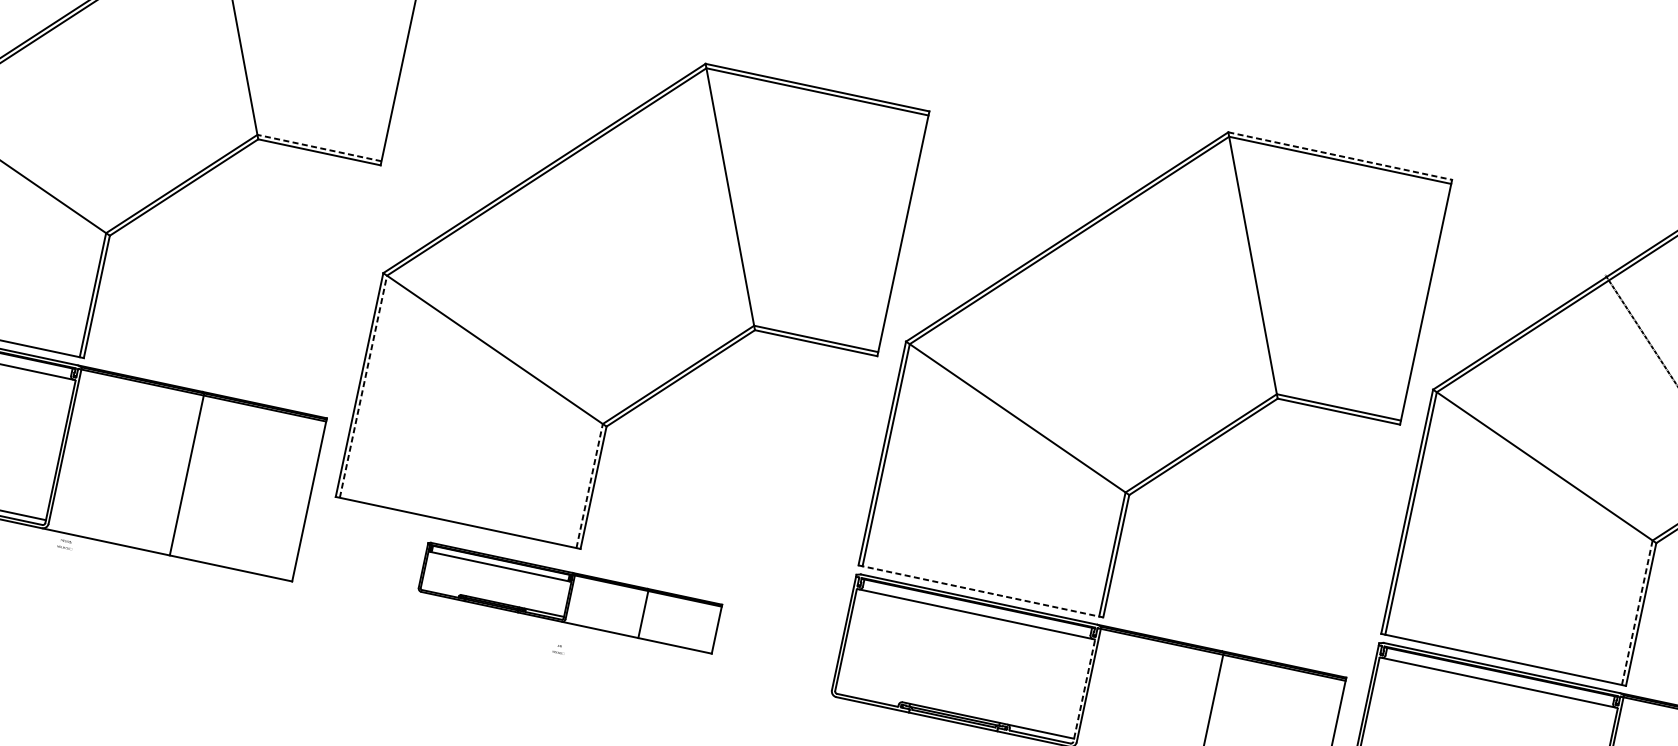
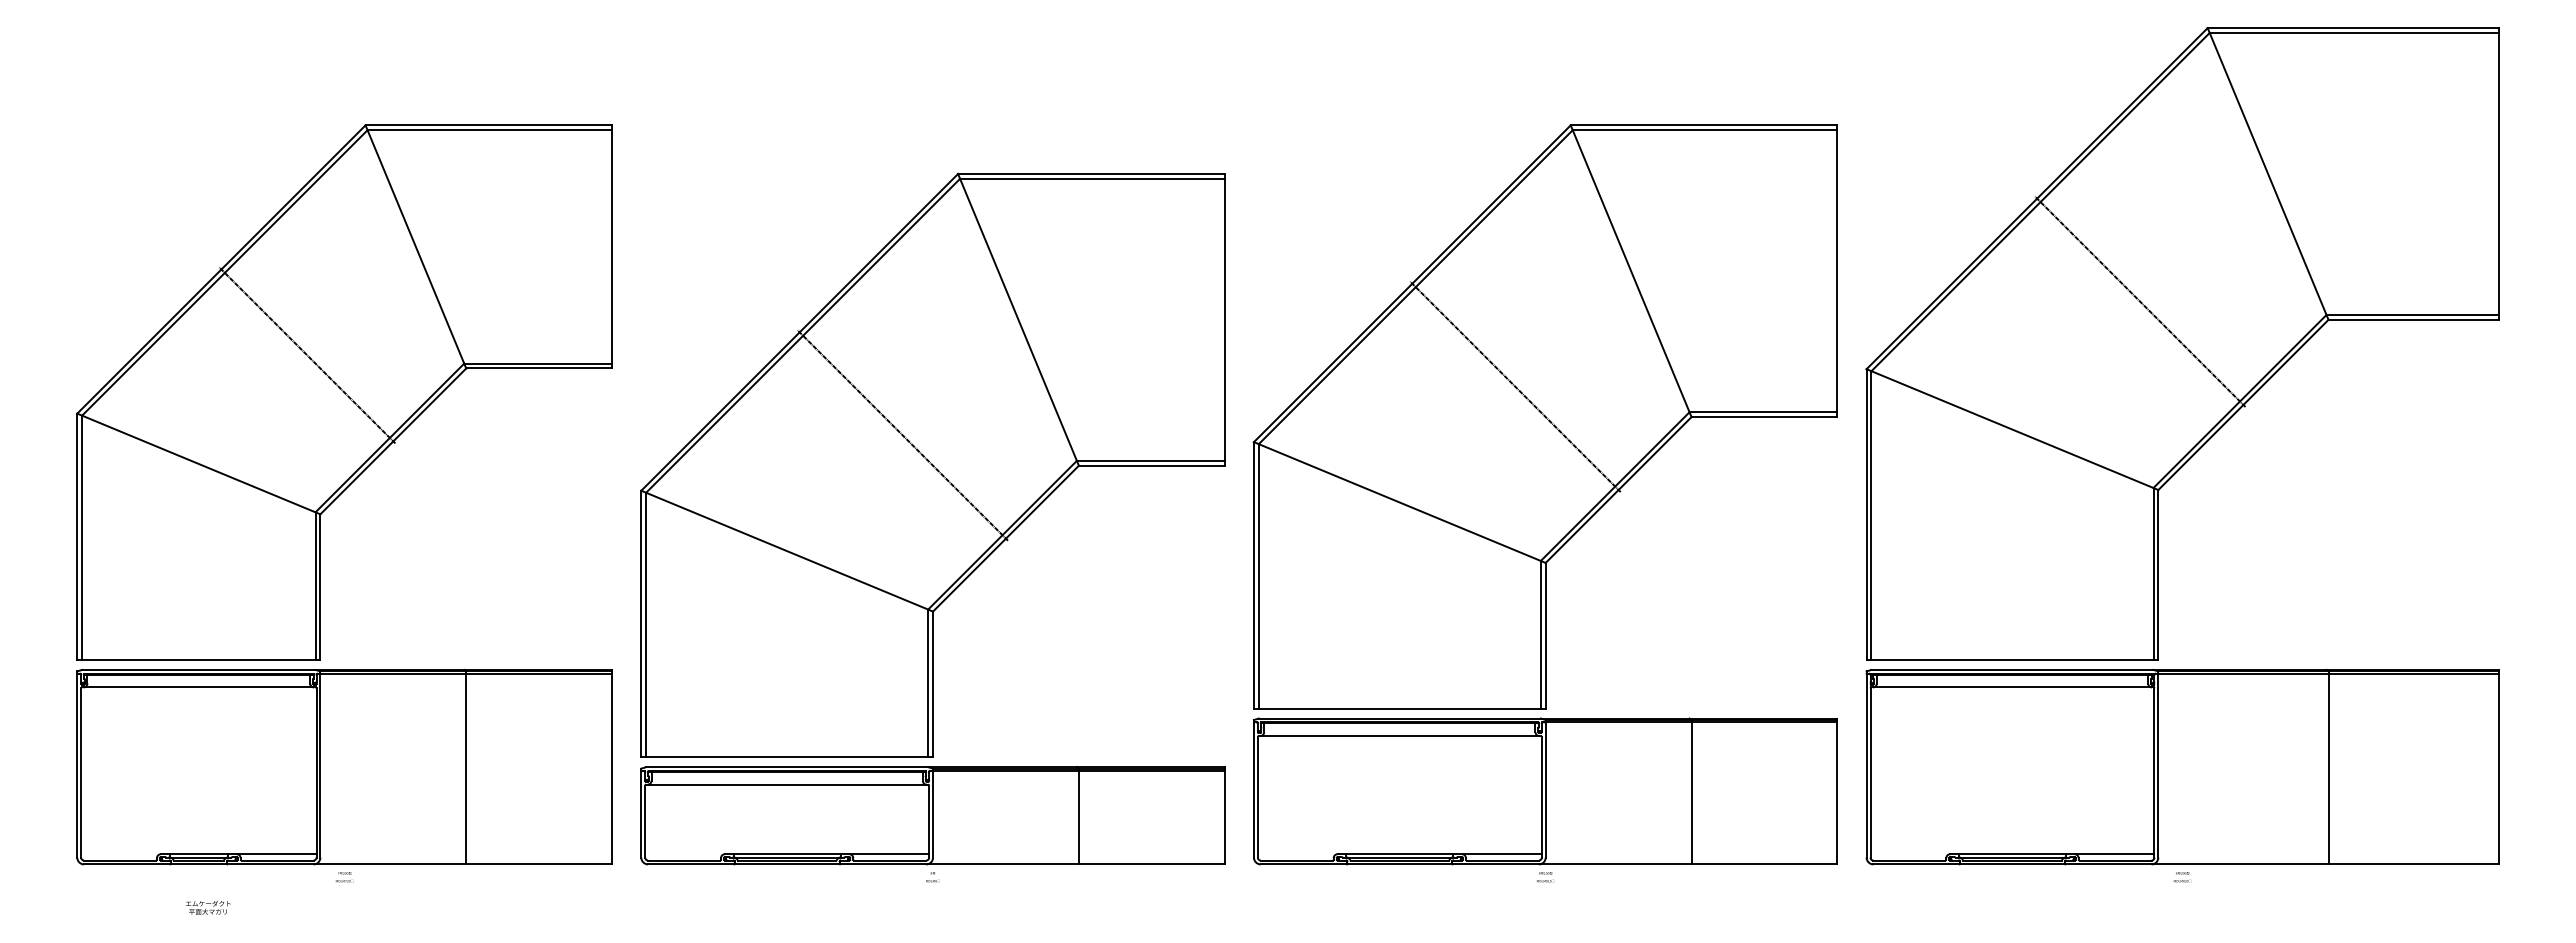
line: (127, 100) -> (307, 355), added
line: (319, 148) -> (538, 363), dashed -> solid
line: (1340, 156) -> (1704, 125), dashed -> solid
line: (612, 273) -> (902, 435), added
line: (1135, 341) -> (1515, 386), added
line: (363, 386) -> (646, 624), dashed -> solid
line: (589, 486) -> (928, 683), dashed -> solid
line: (980, 591) -> (1399, 708), dashed -> solid
part: (569, 597) -> (932, 815), size x1.67
line: (1637, 612) -> (2153, 573), dashed -> solid
line: (1083, 691) -> (1541, 797), dashed -> solid

